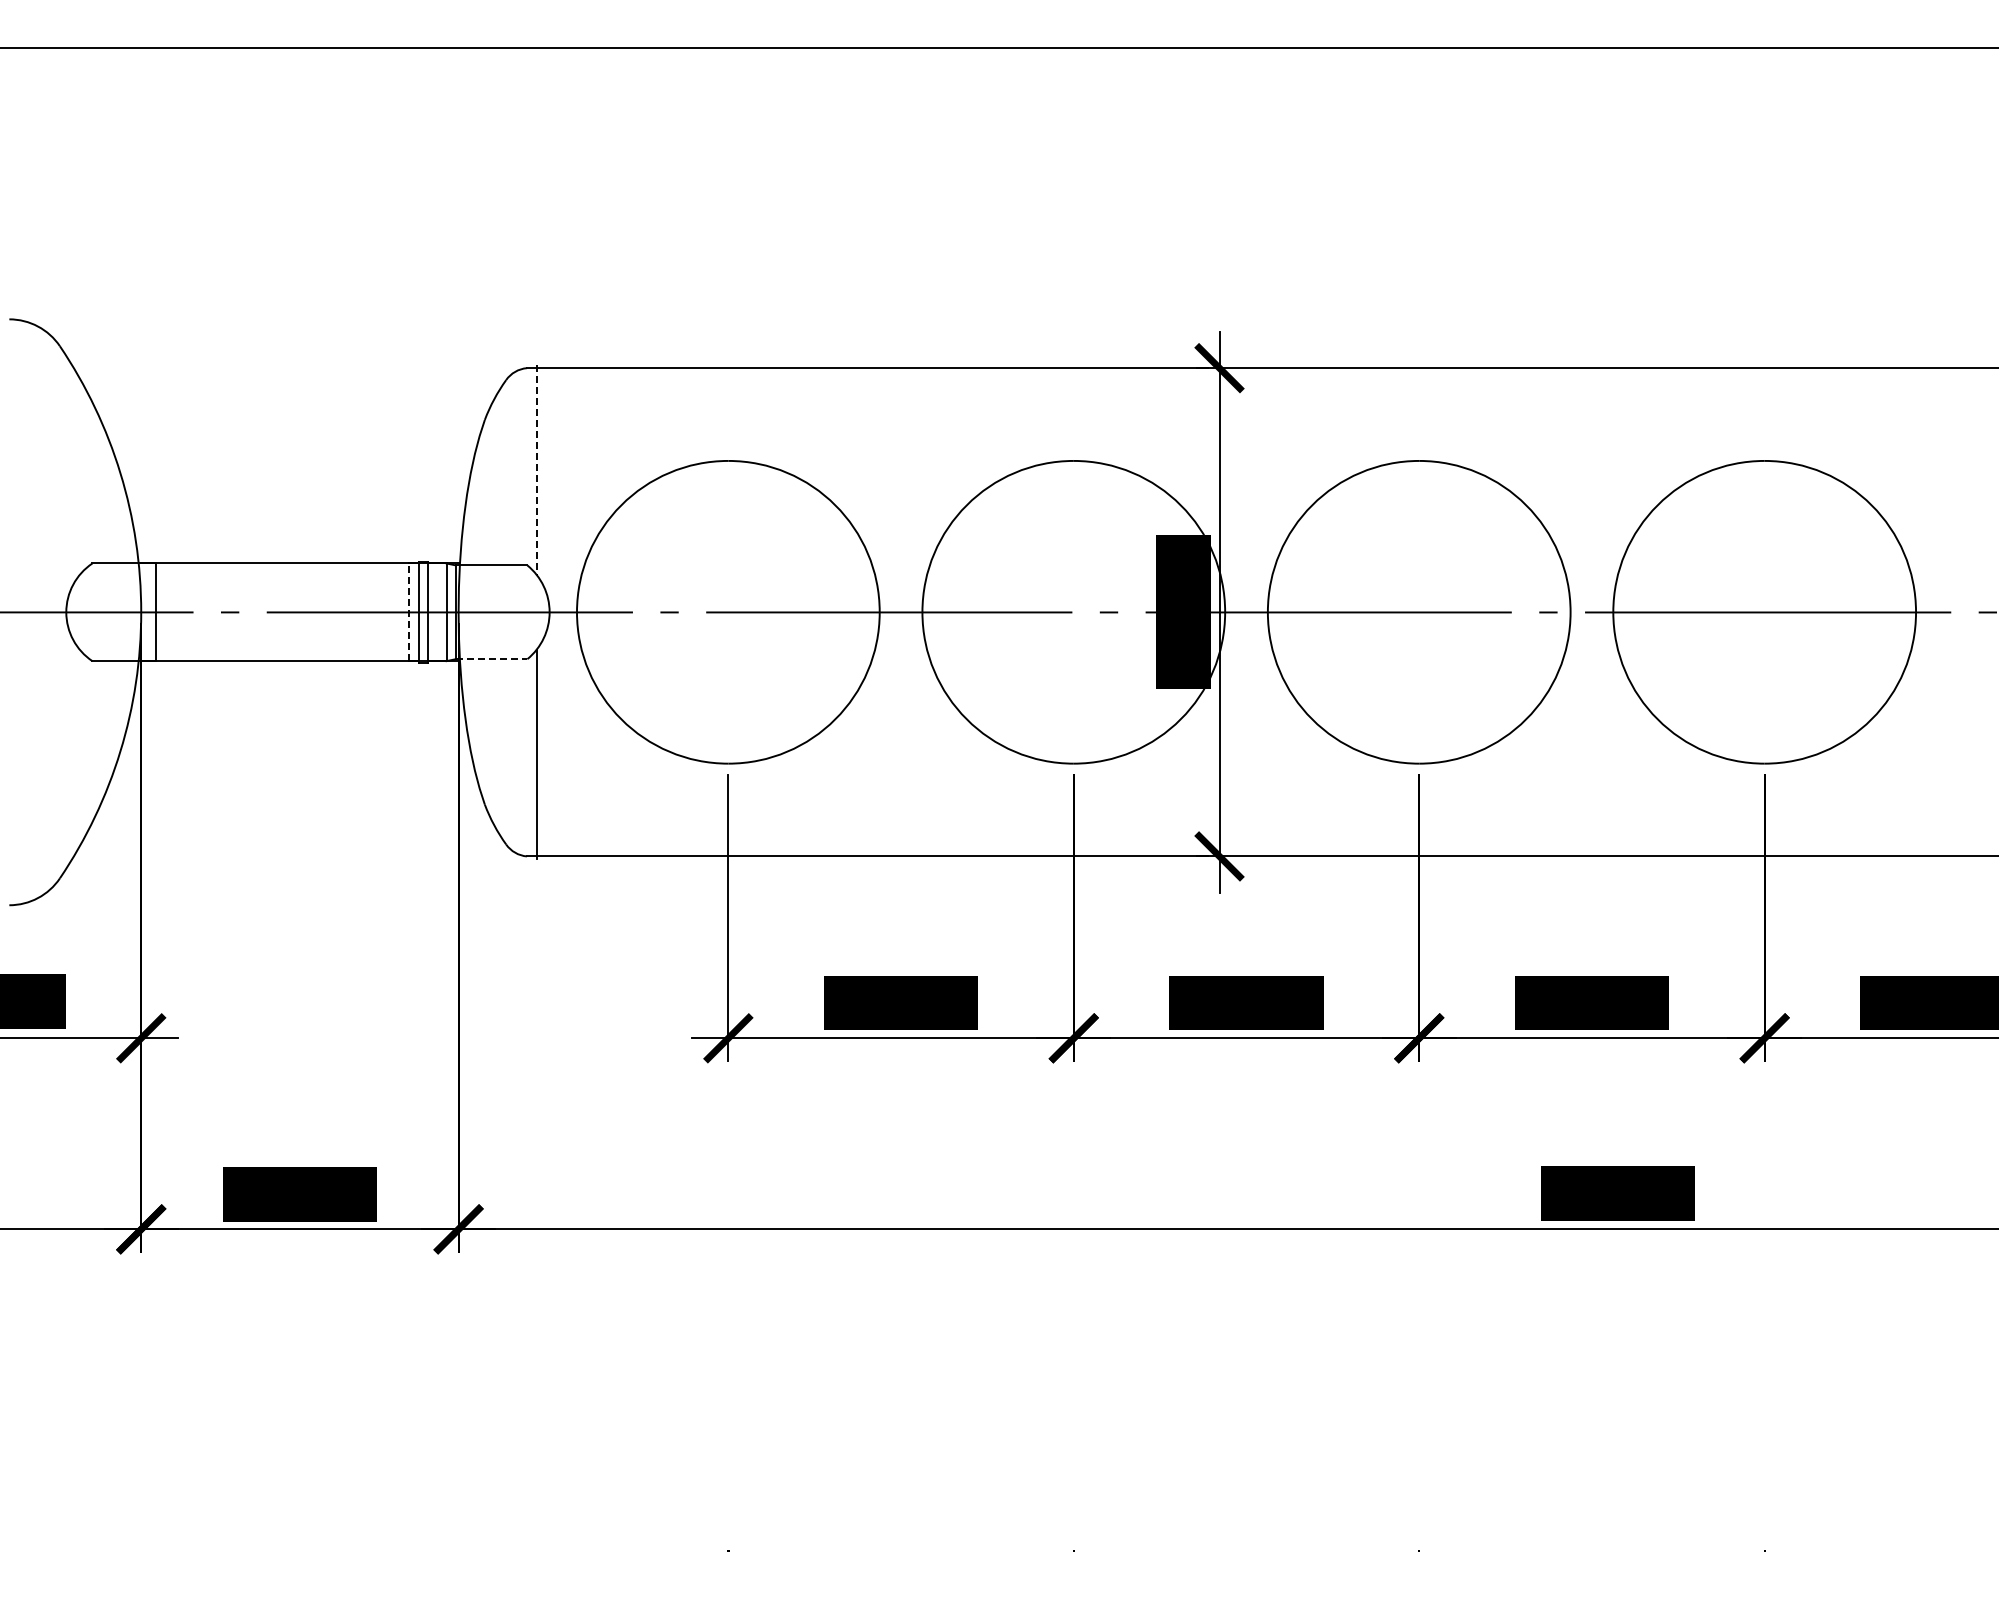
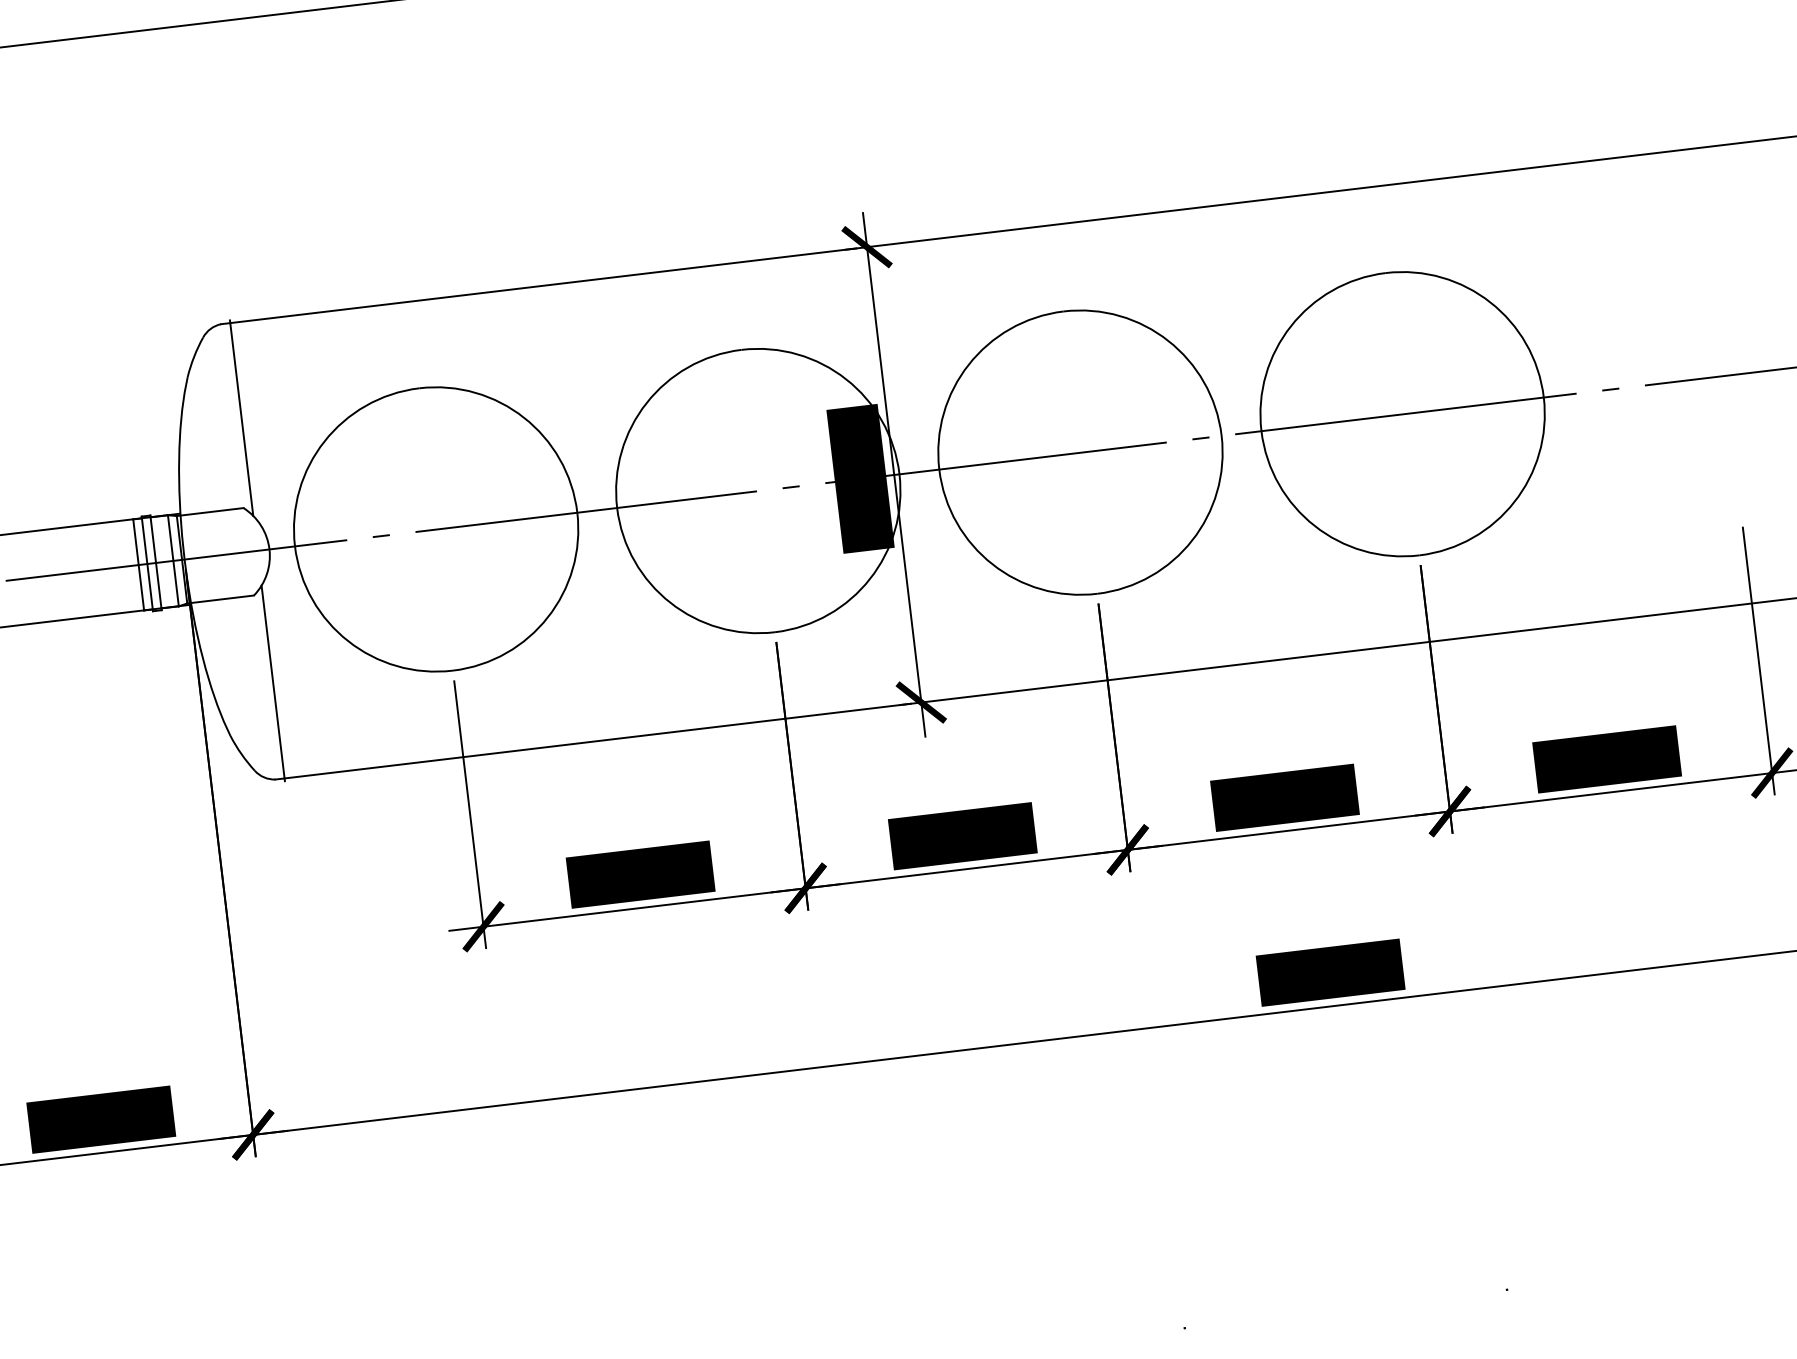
line: (536, 470) -> (241, 418), dashed -> solid
line: (409, 612) -> (138, 565), dashed -> solid
line: (491, 659) -> (220, 599), dashed -> solid

